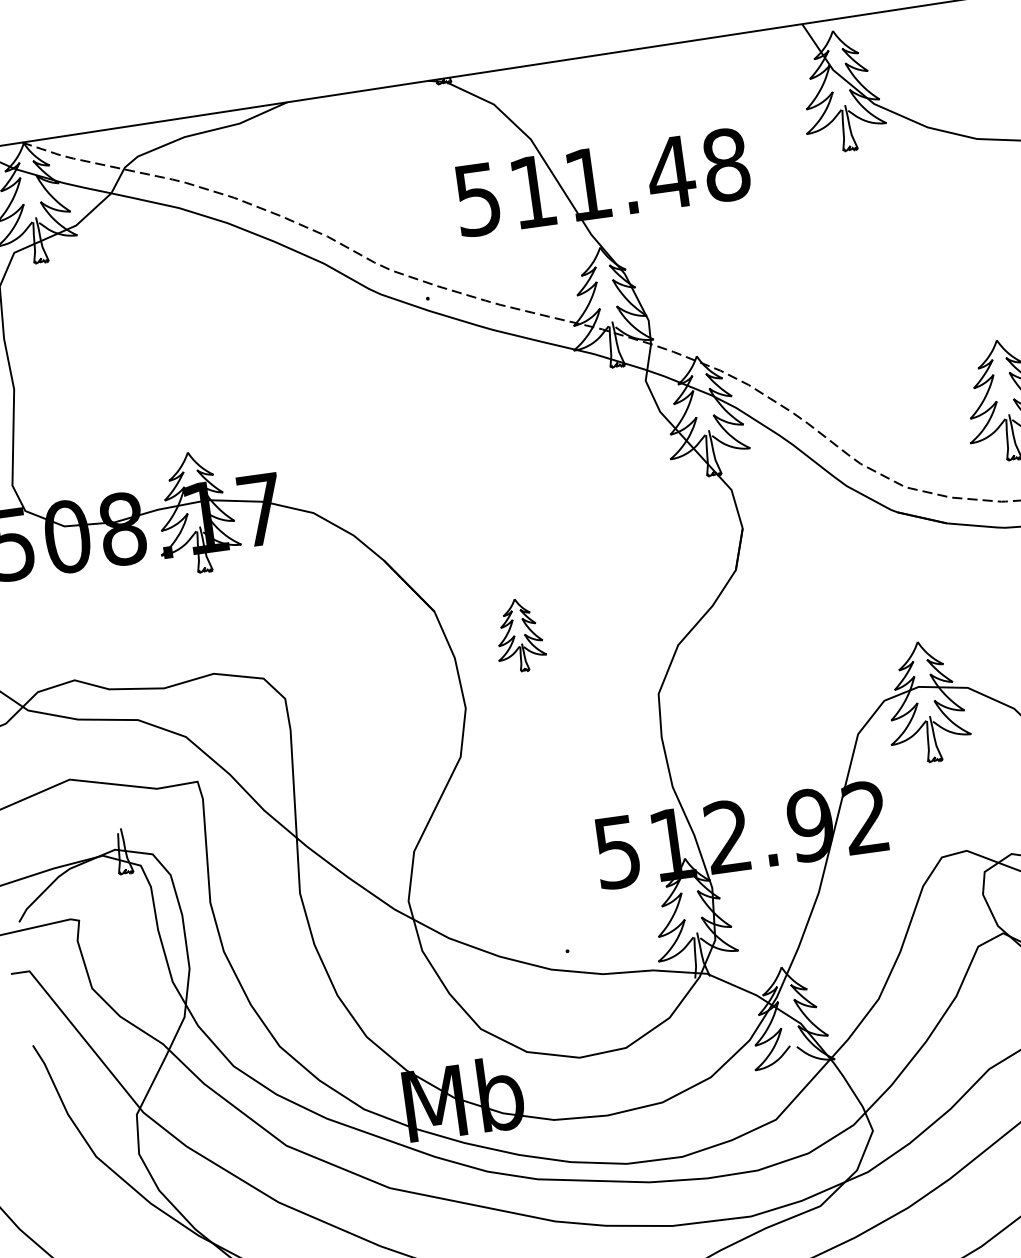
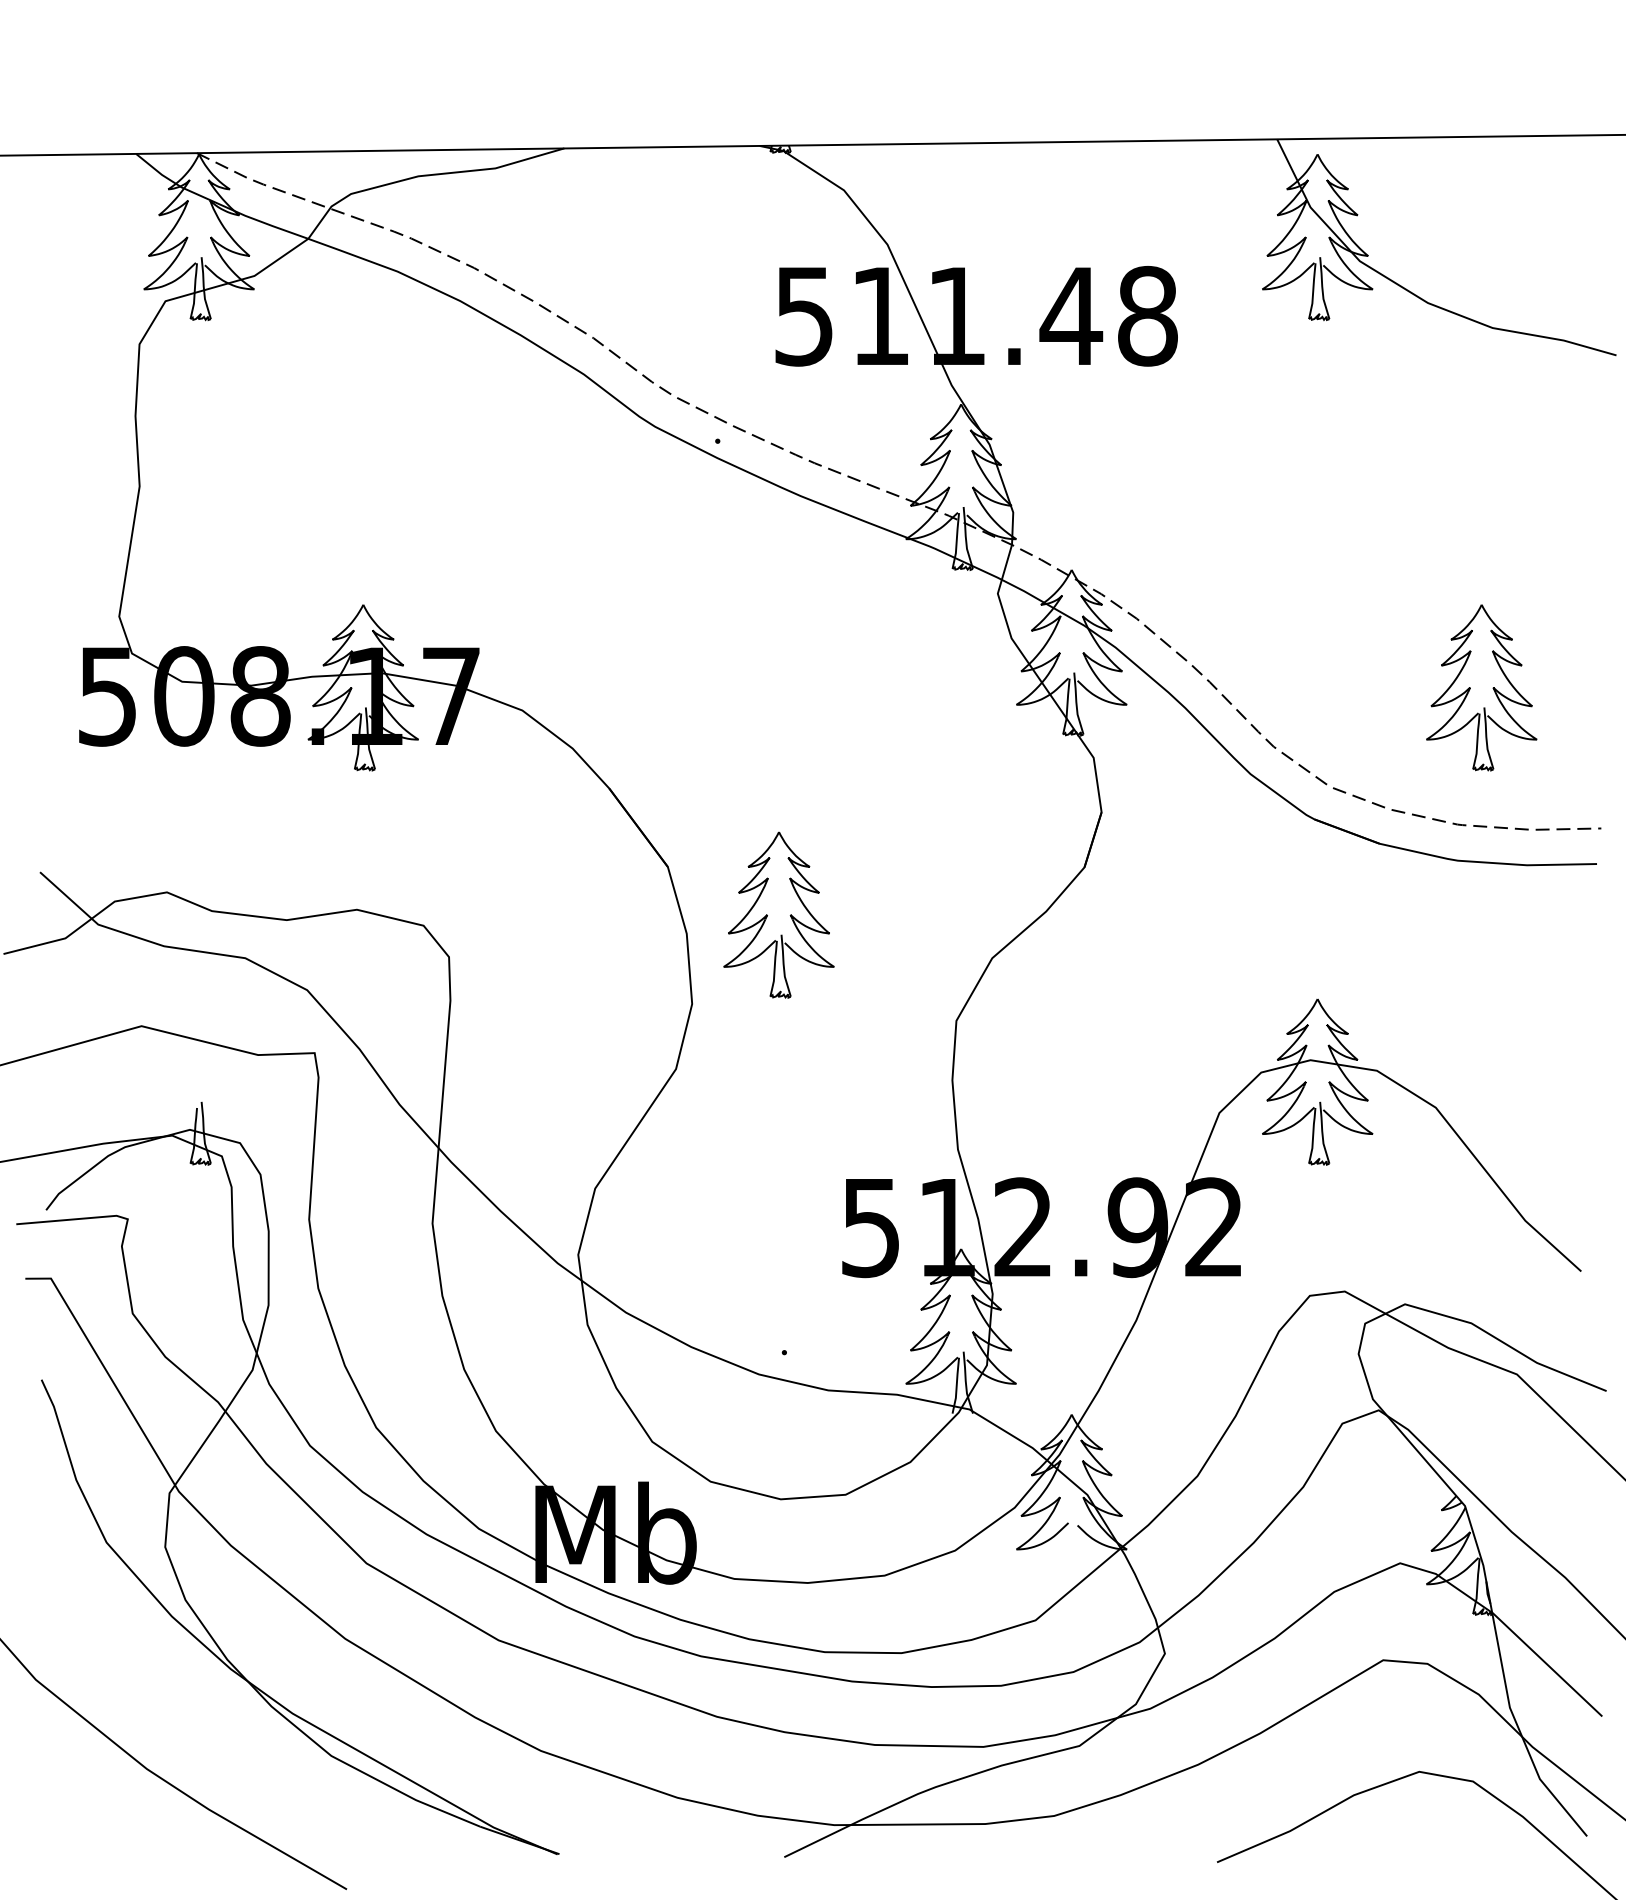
part: (519, 634) -> (778, 914), size x1.67

